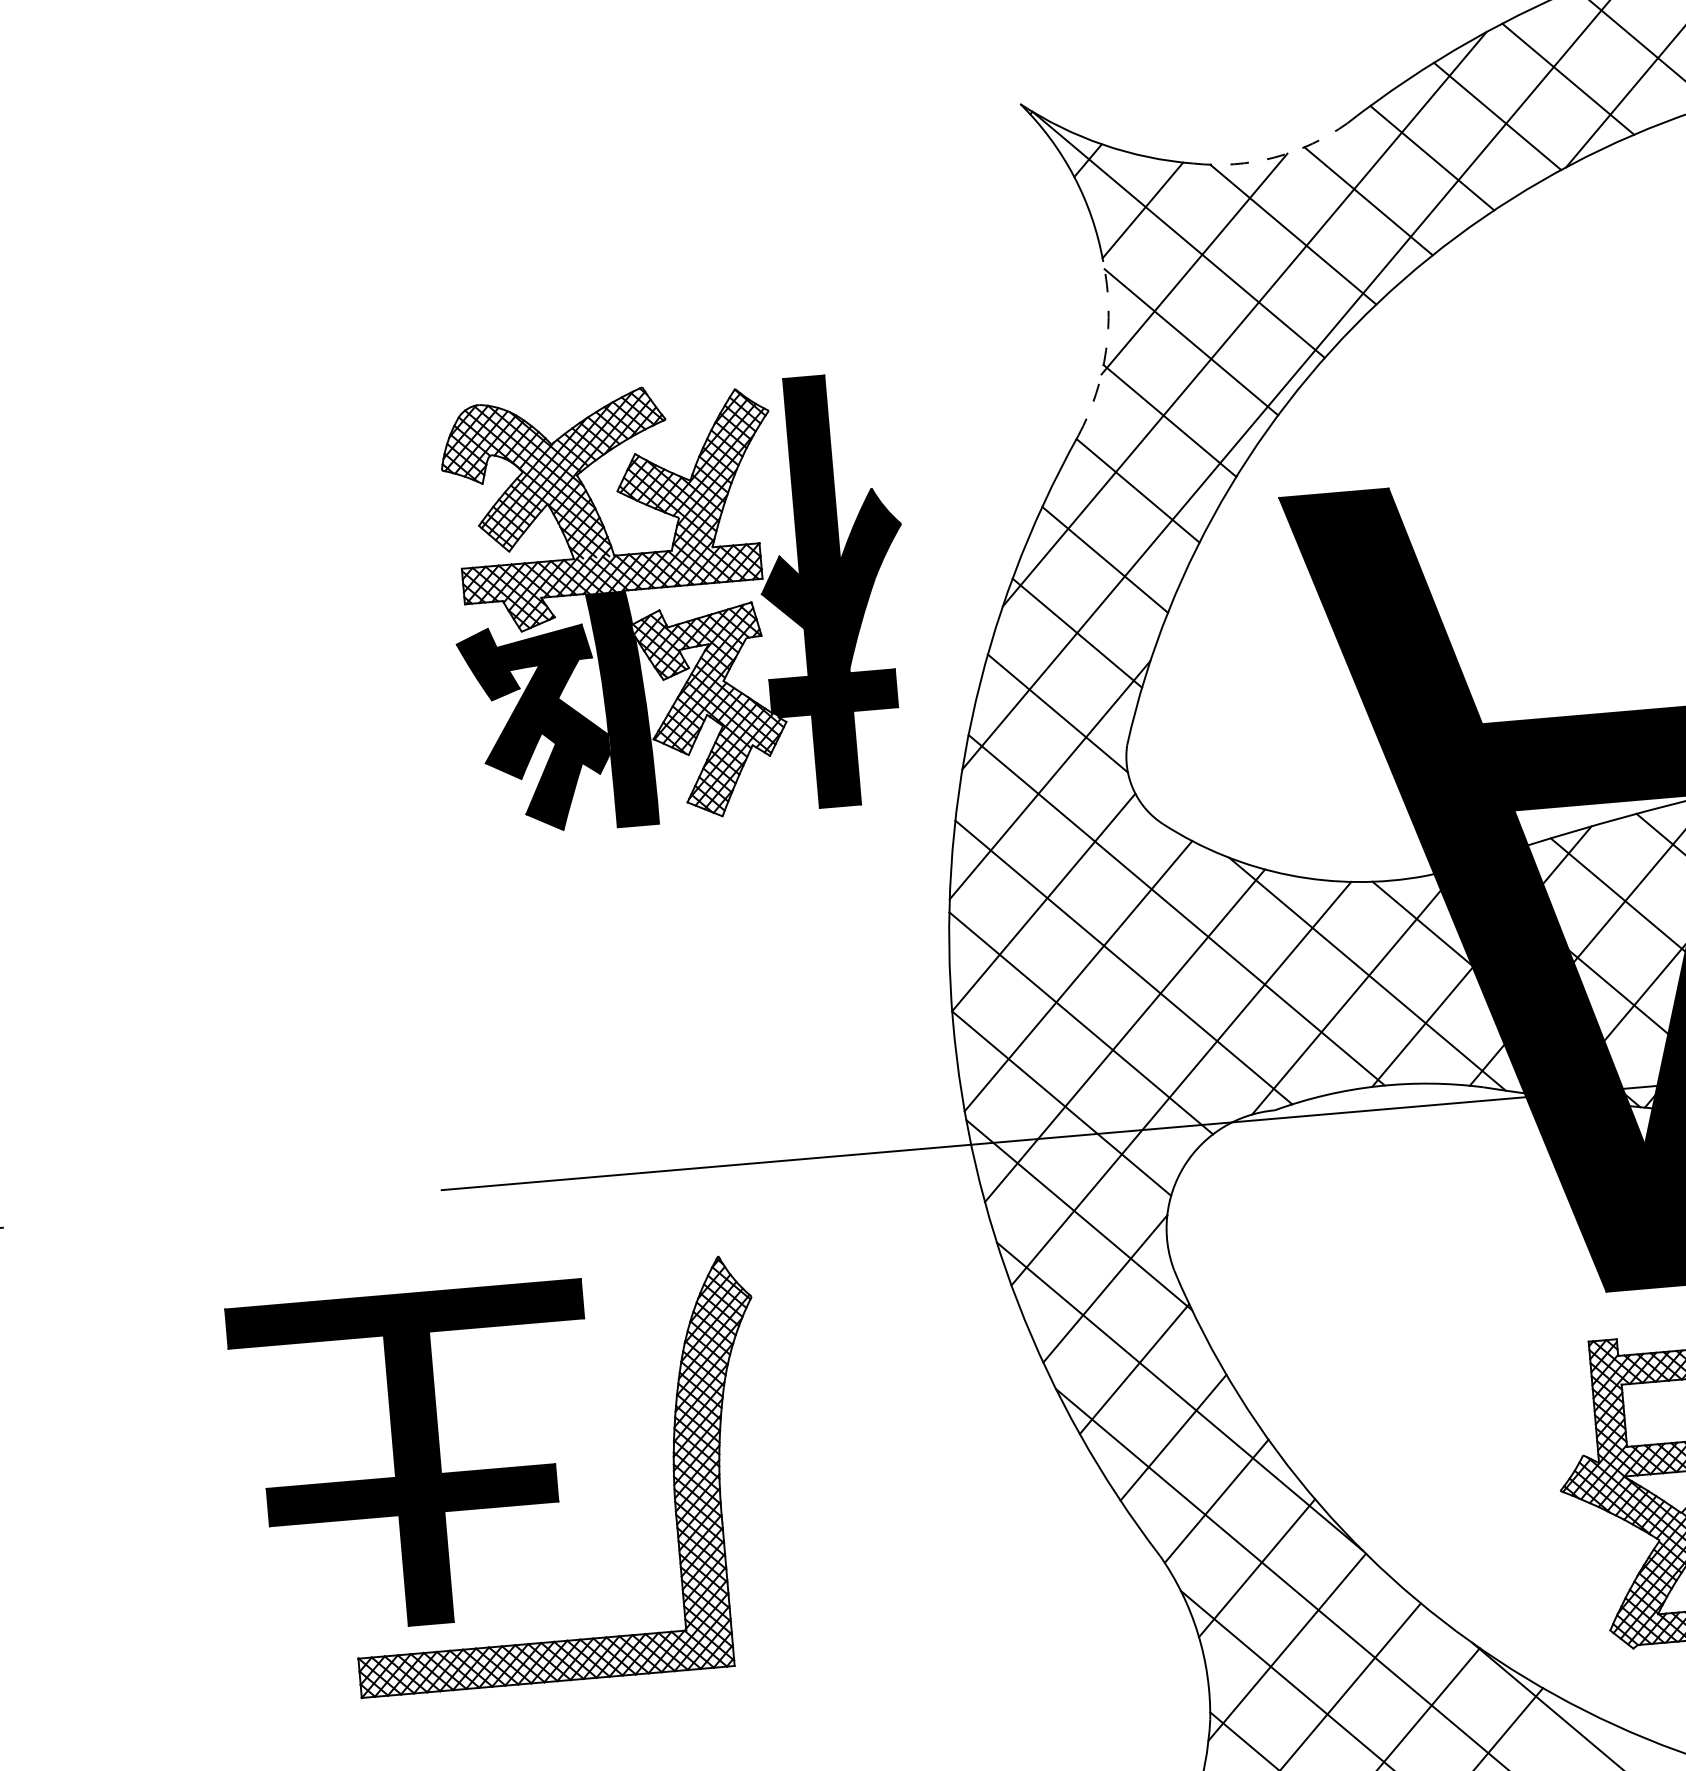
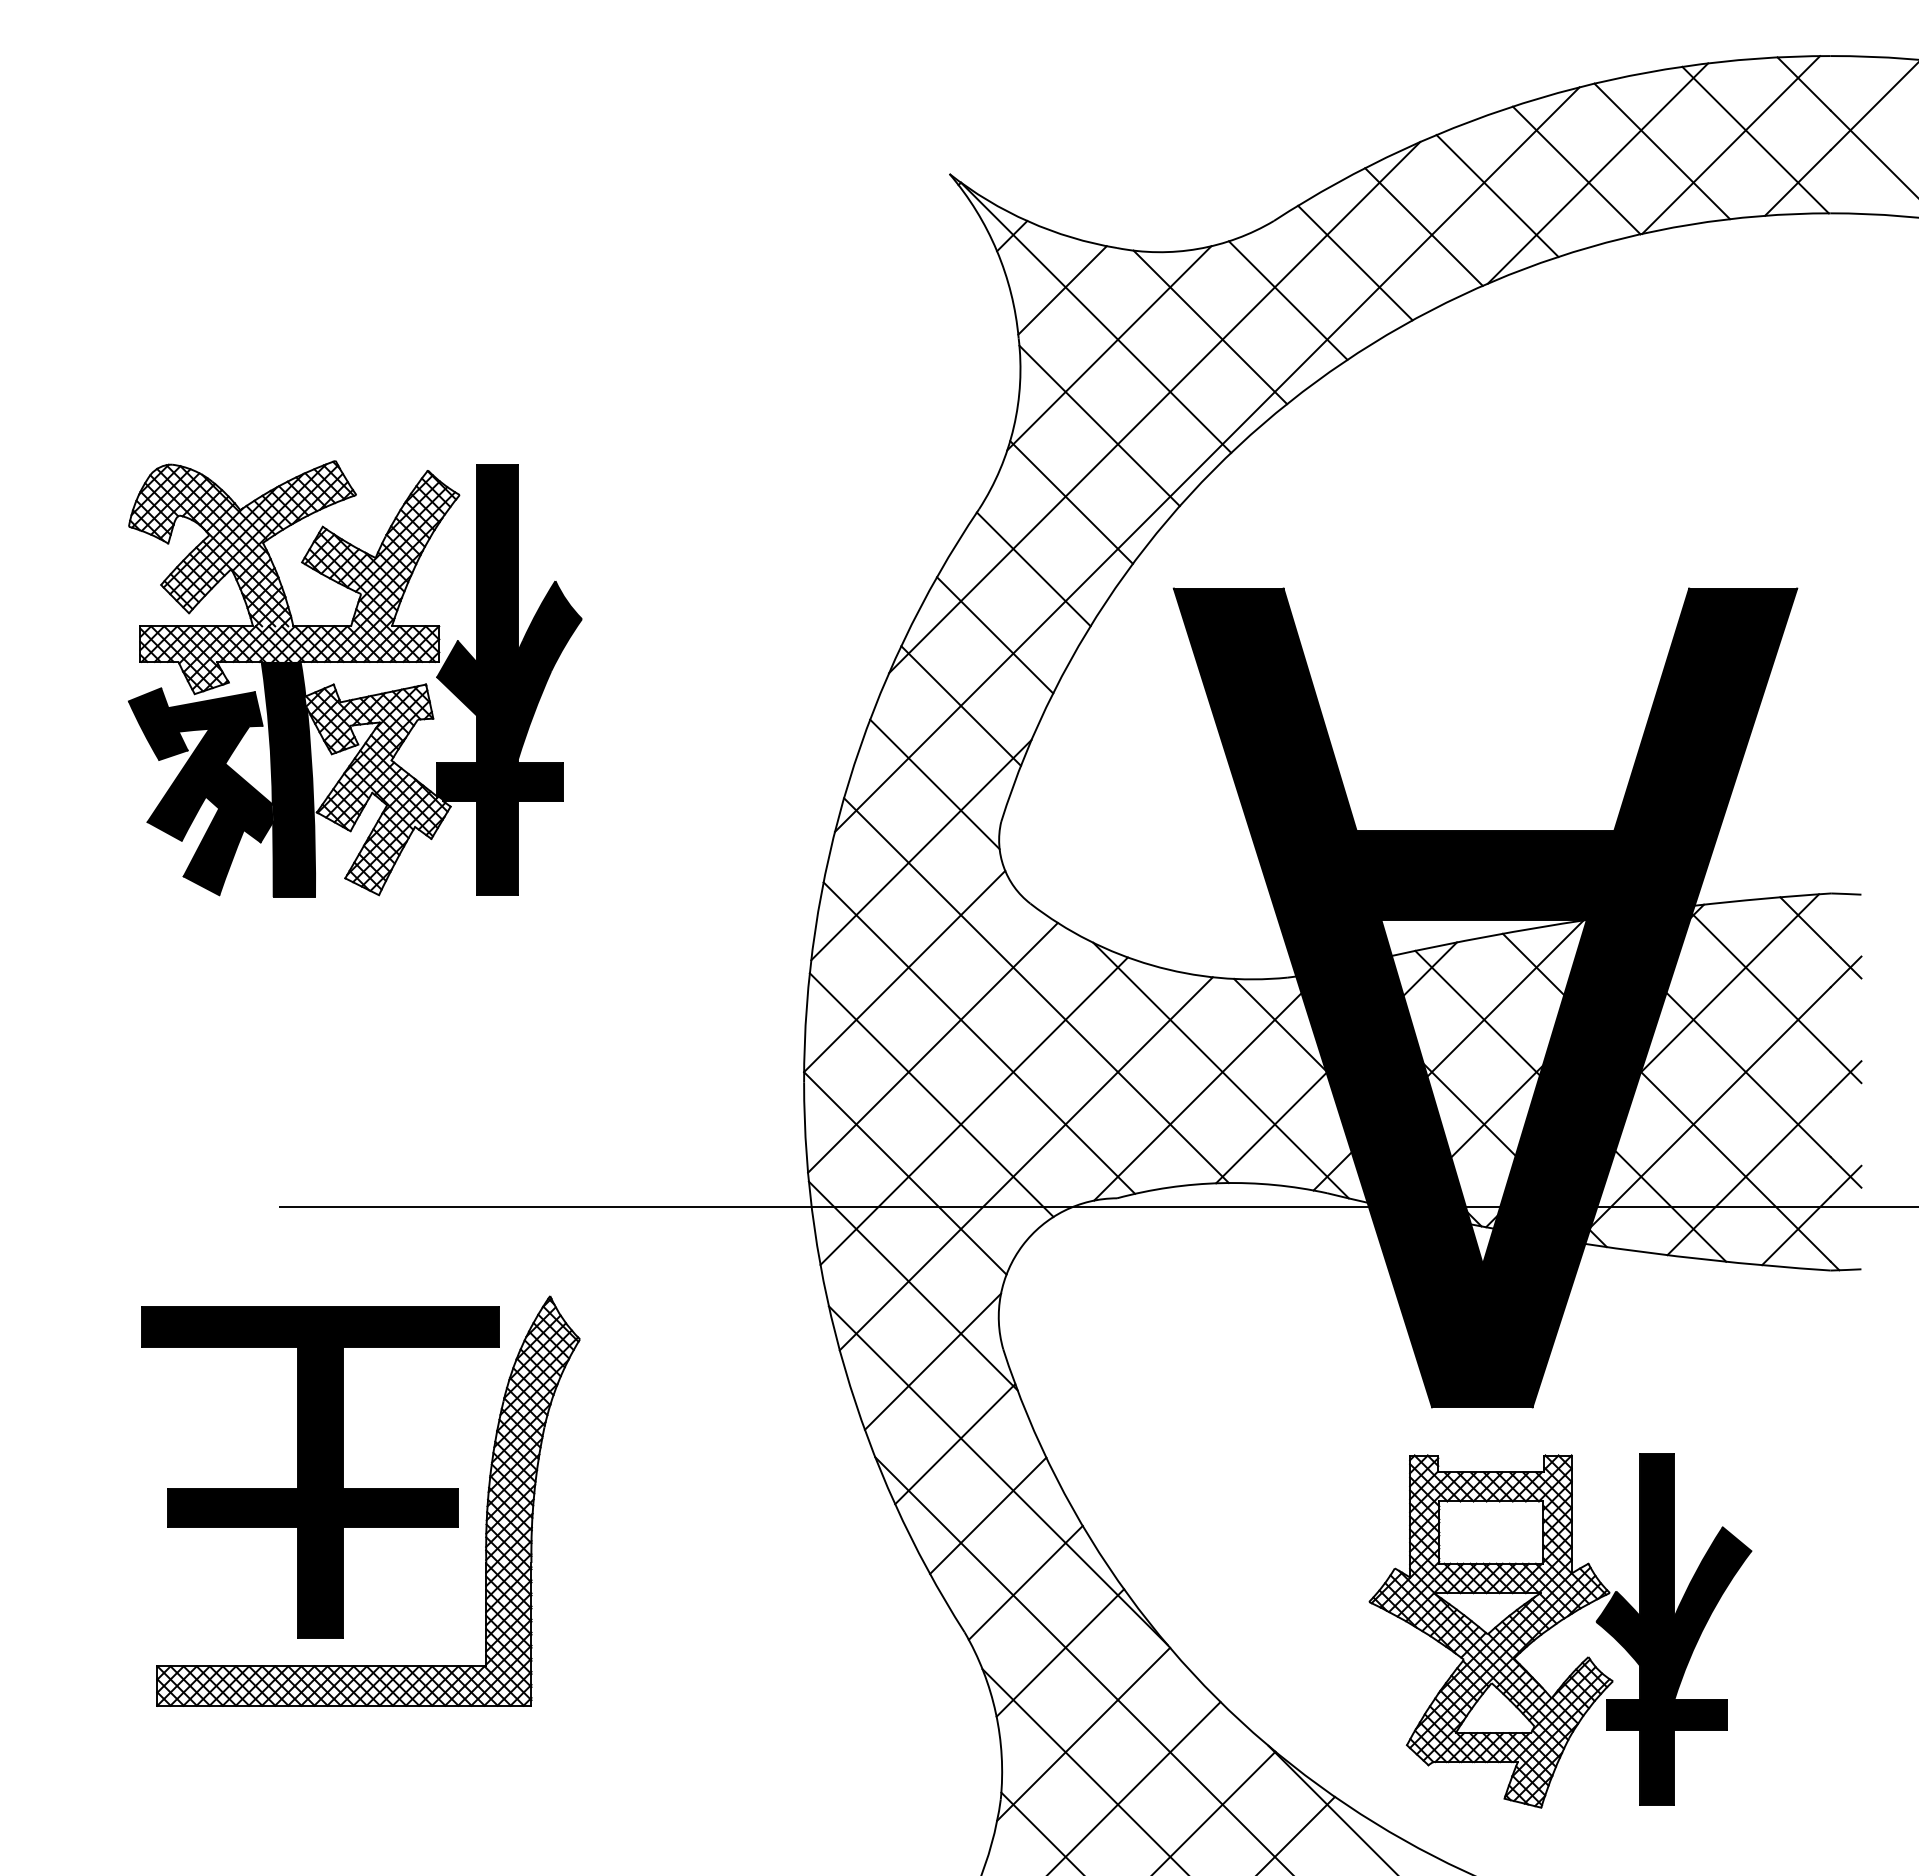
arc: (1273, 157) -> (1197, 248), dashed -> solid
arc: (1105, 351) -> (1013, 427), dashed -> solid
part: (679, 586) -> (355, 662), moved
part: (416, 1459) -> (320, 1472), moved

